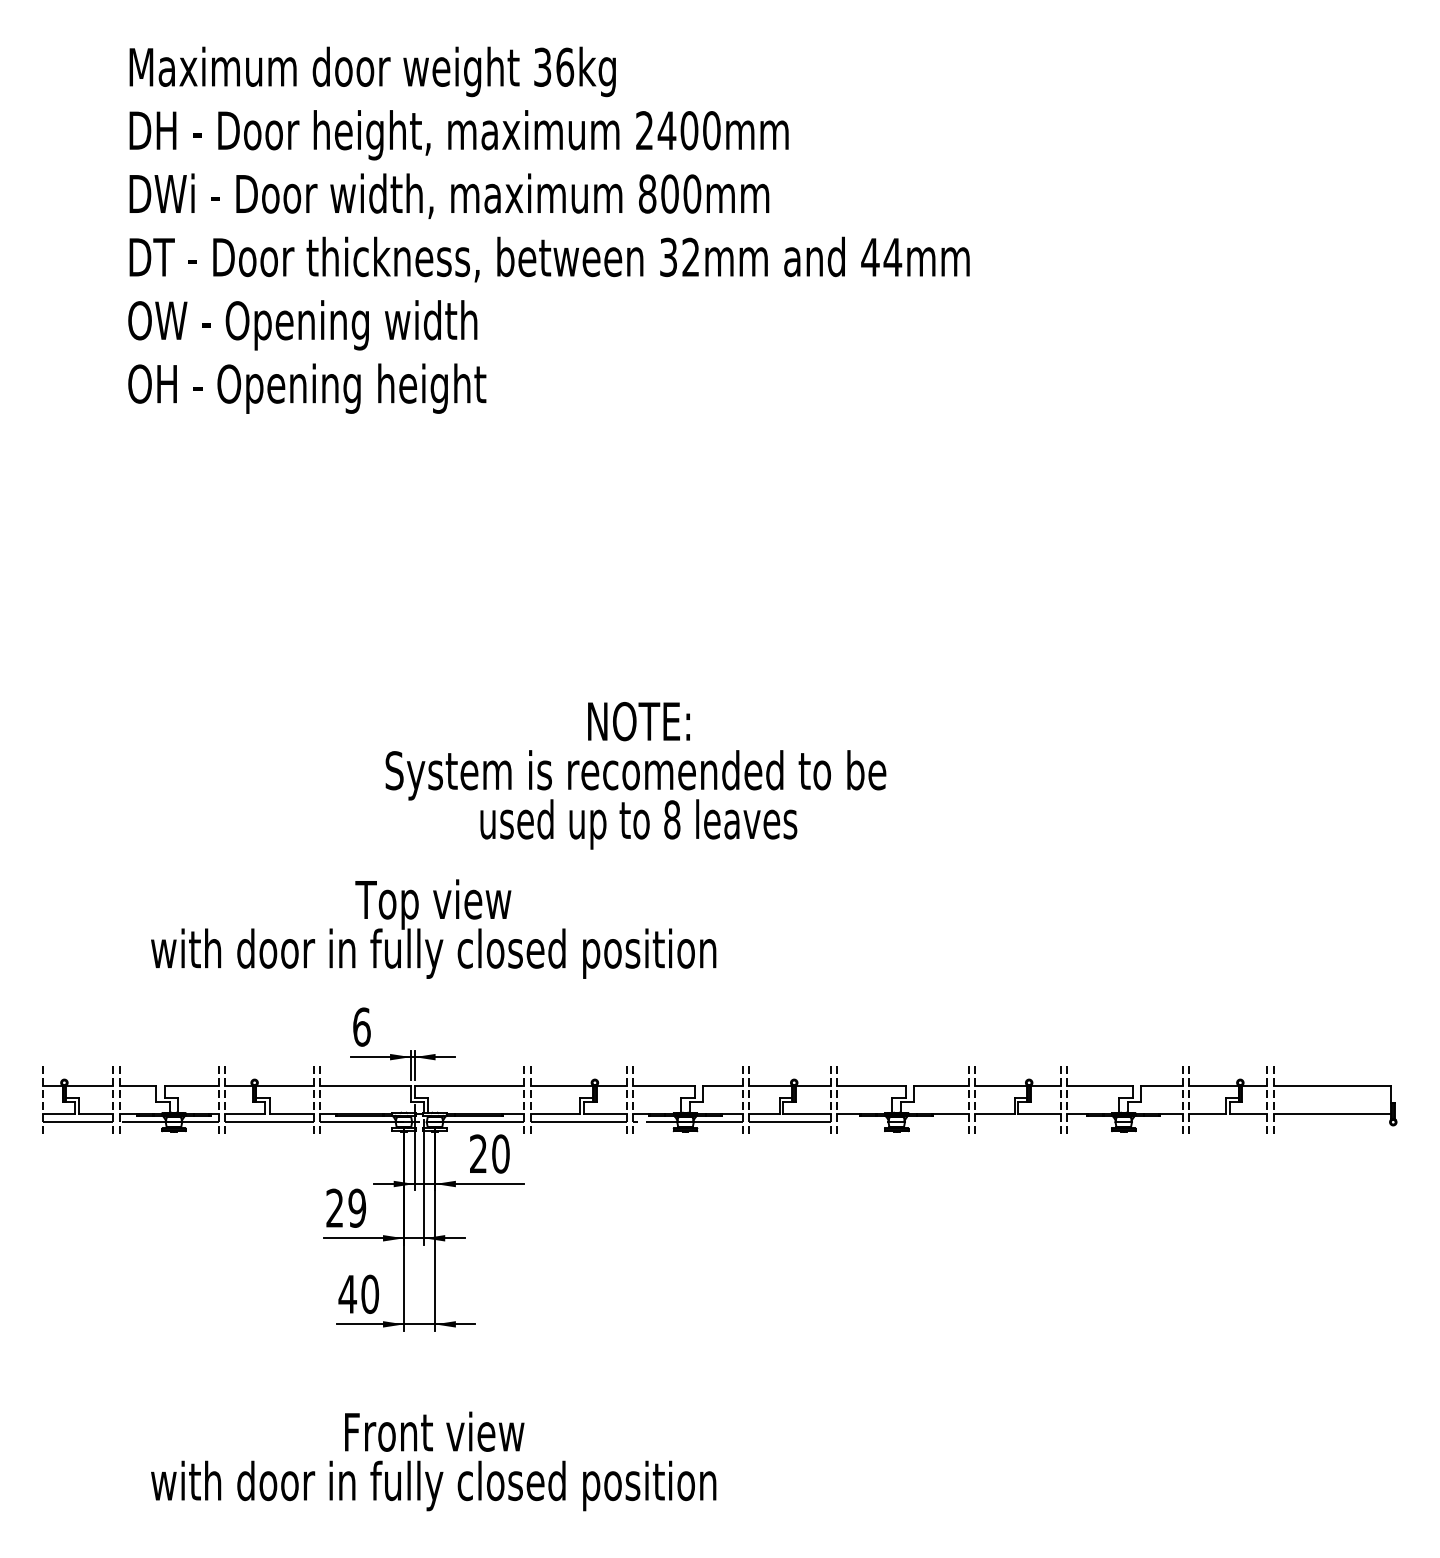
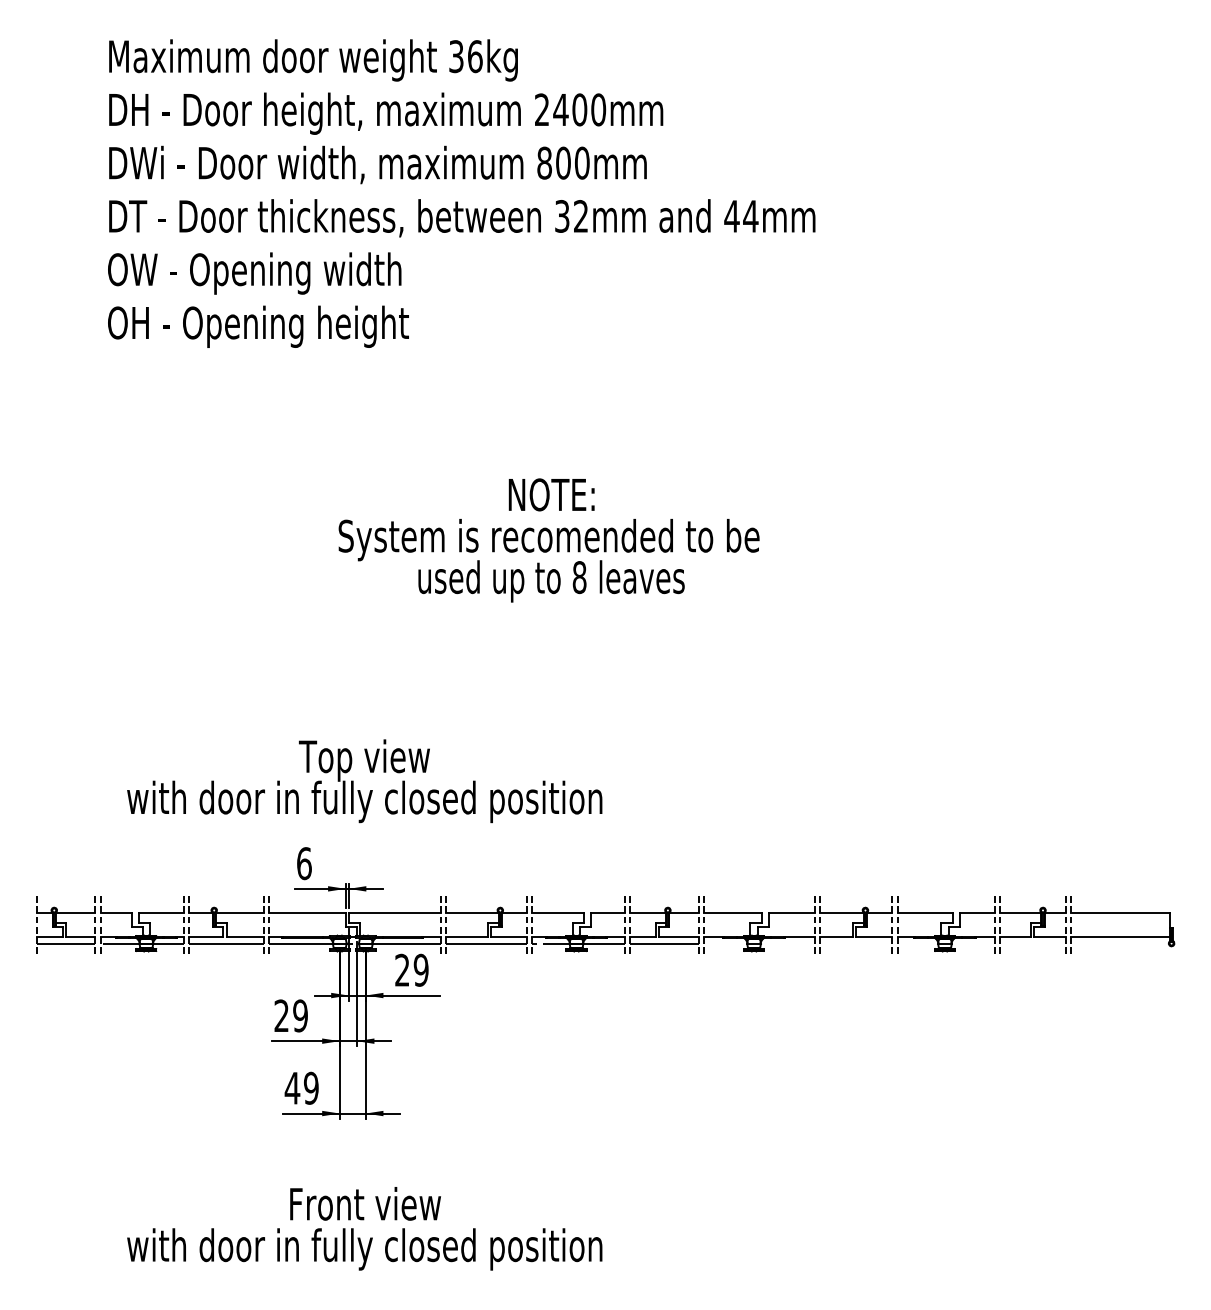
text: (635, 775) -> (548, 540), moved
text: (500, 1153) -> (420, 969), 20 -> 29
text: (370, 1293) -> (311, 1087), 40 -> 49

